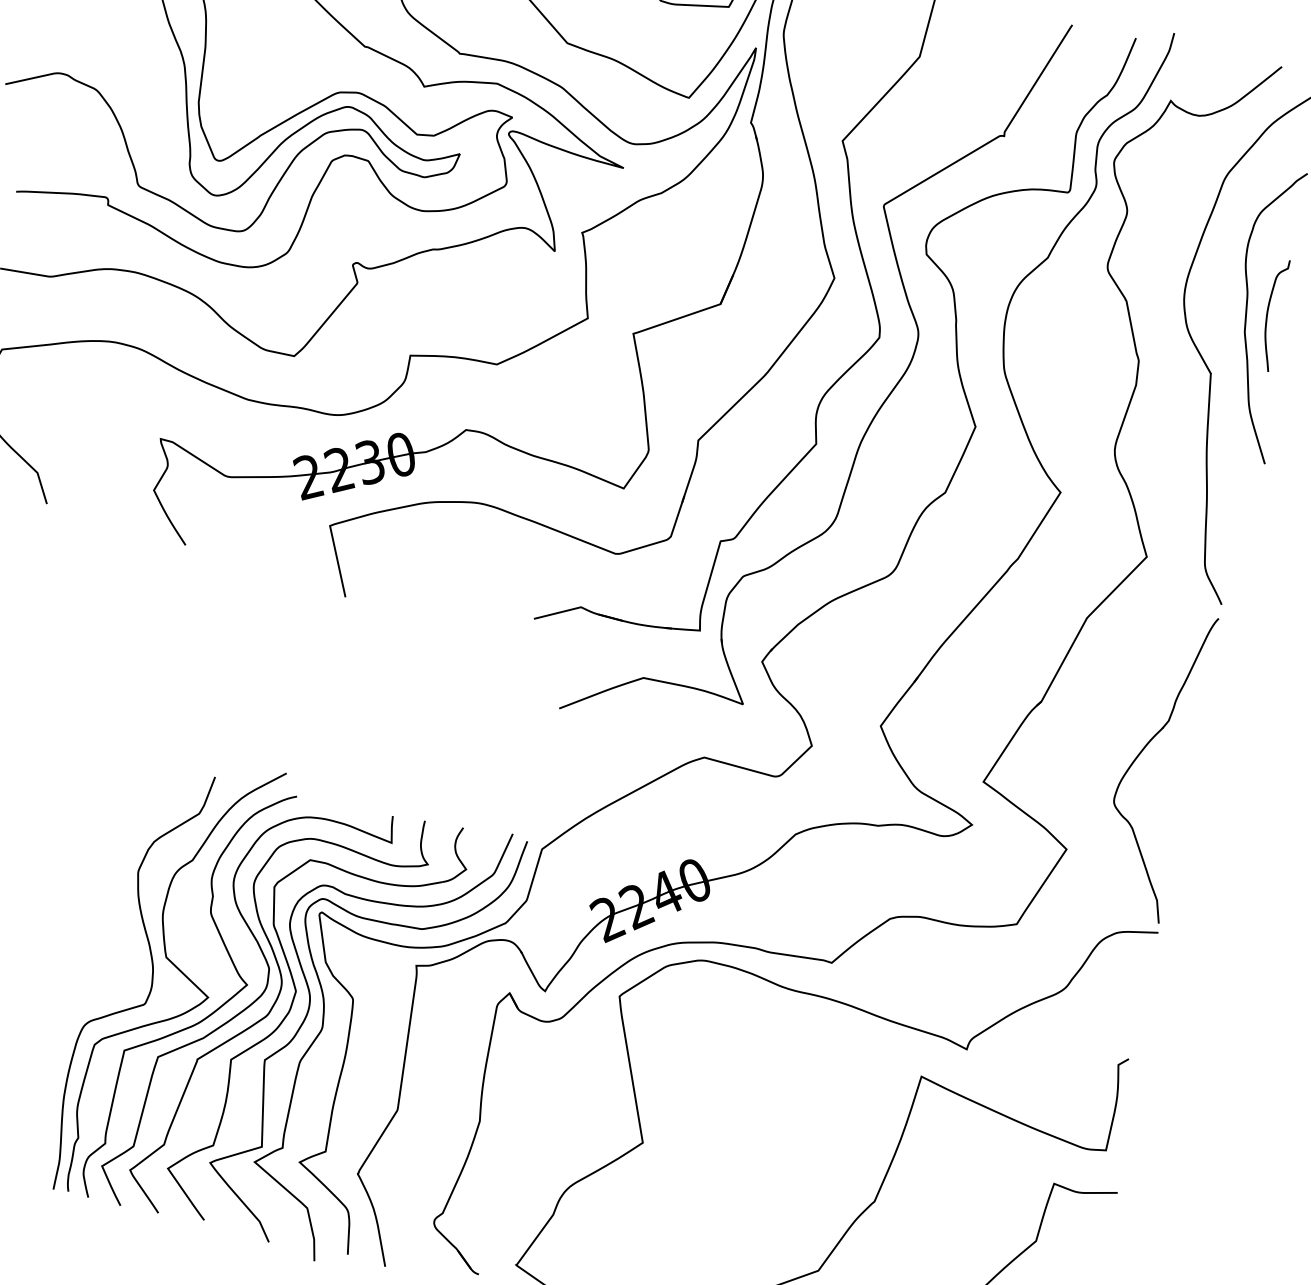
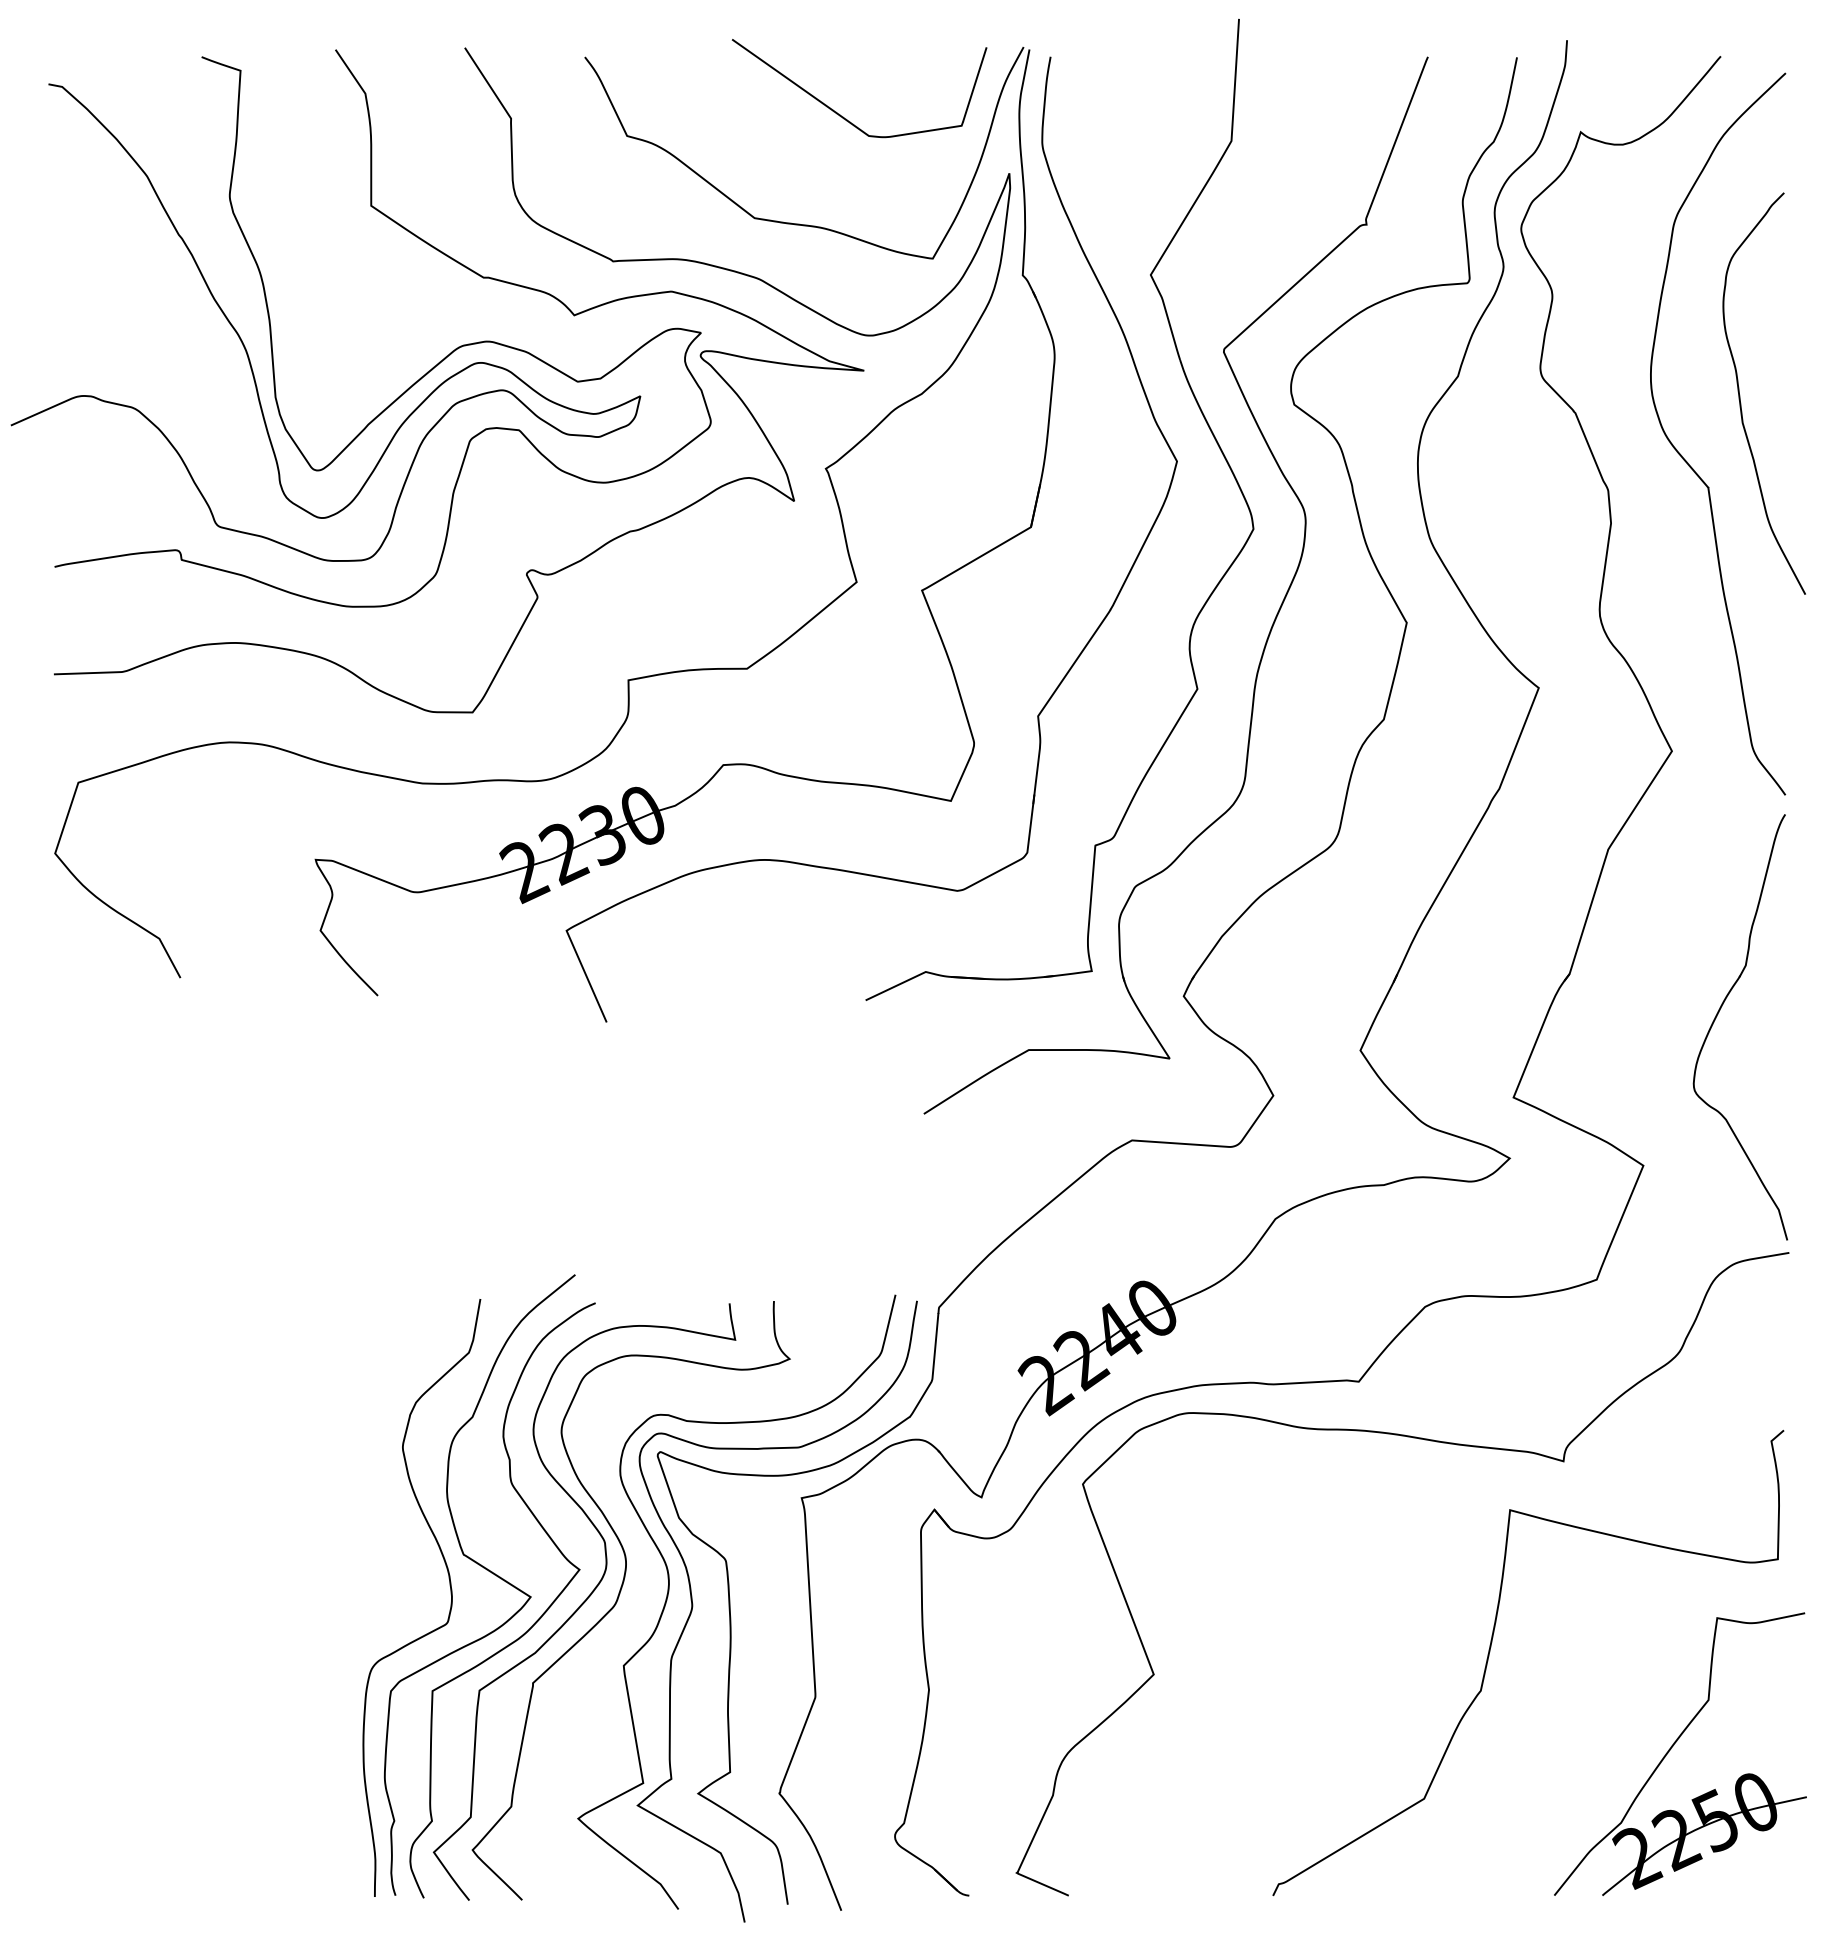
curve: (1267, 313) -> (1768, 391), removed
part: (291, 1008) -> (645, 1589), removed

